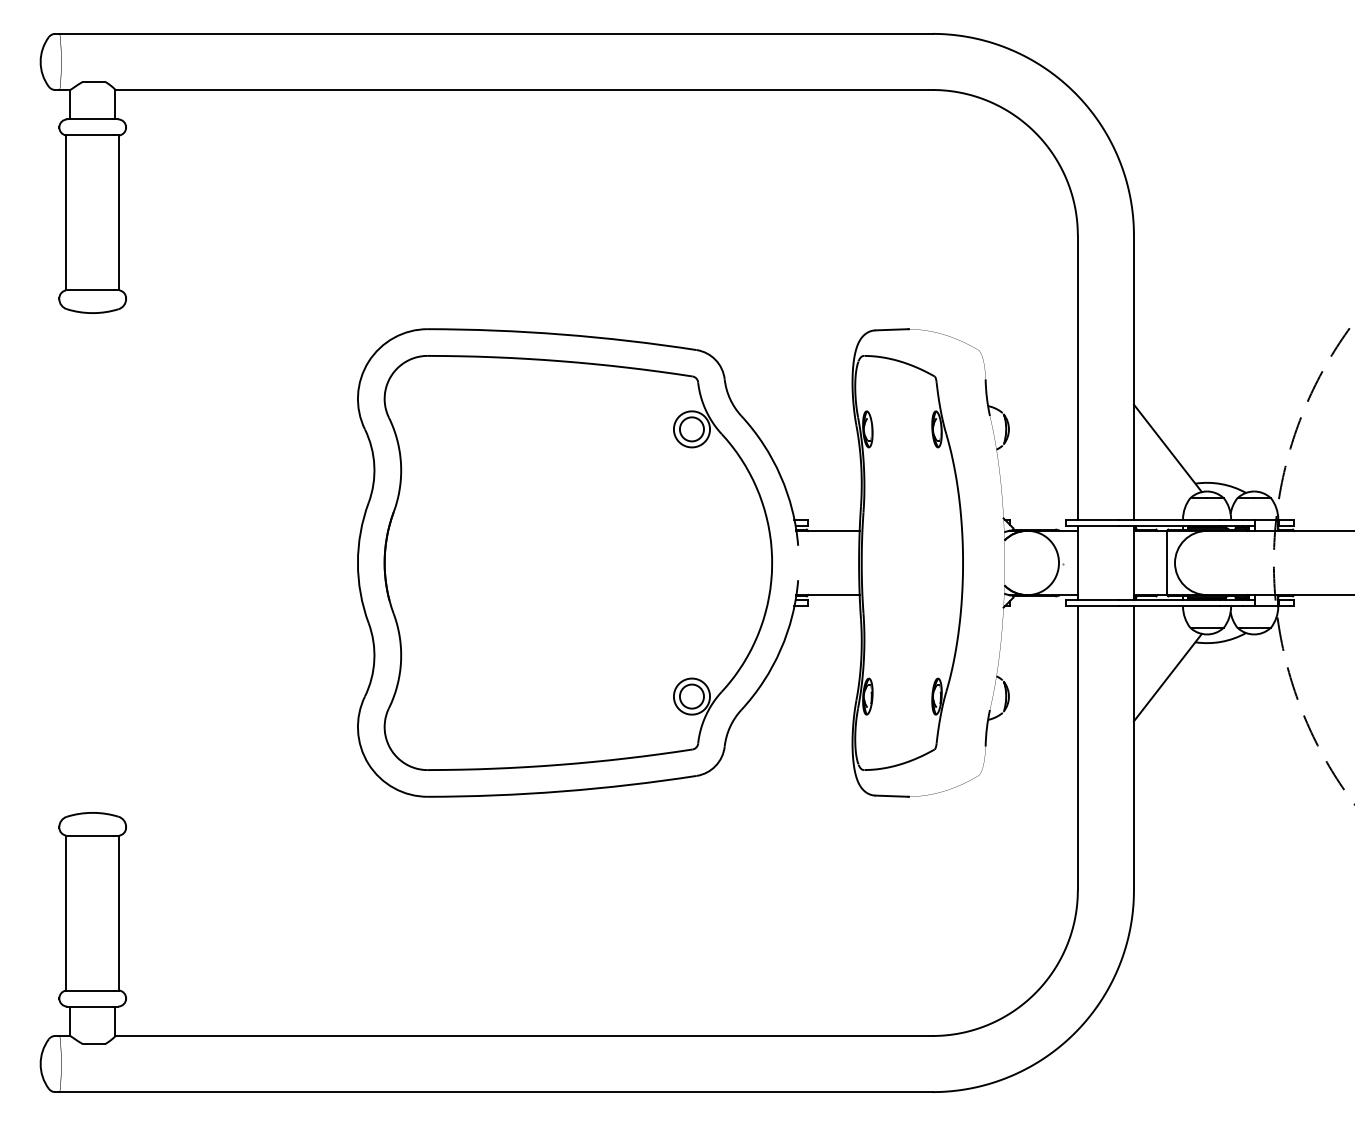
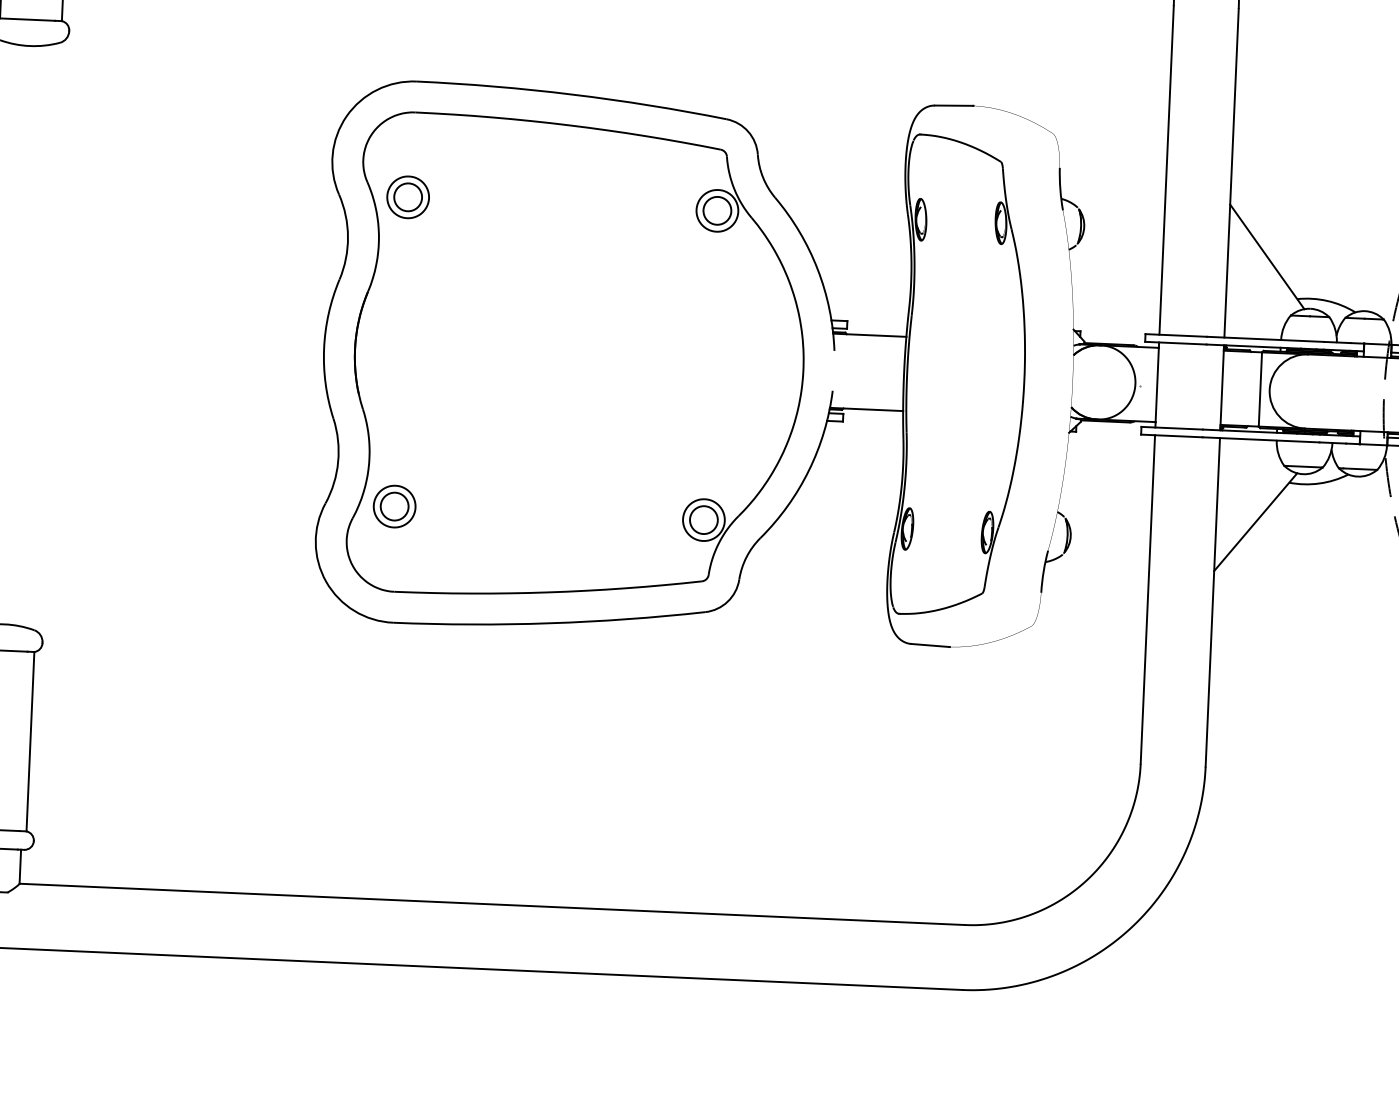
part: (424, 429) -> (407, 197), added
part: (424, 696) -> (394, 506), added

